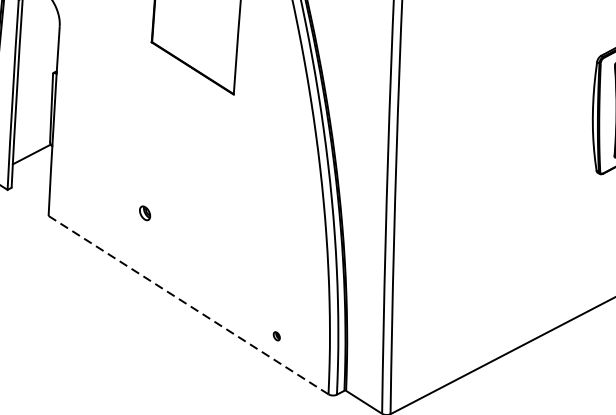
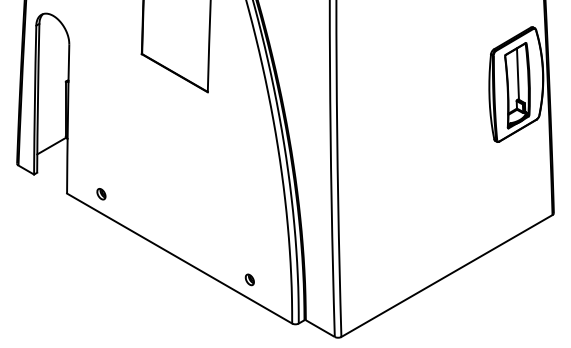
part: (145, 213) -> (101, 194), moved
line: (188, 305) -> (179, 258), dashed -> solid
part: (276, 335) -> (249, 279), size x1.67

